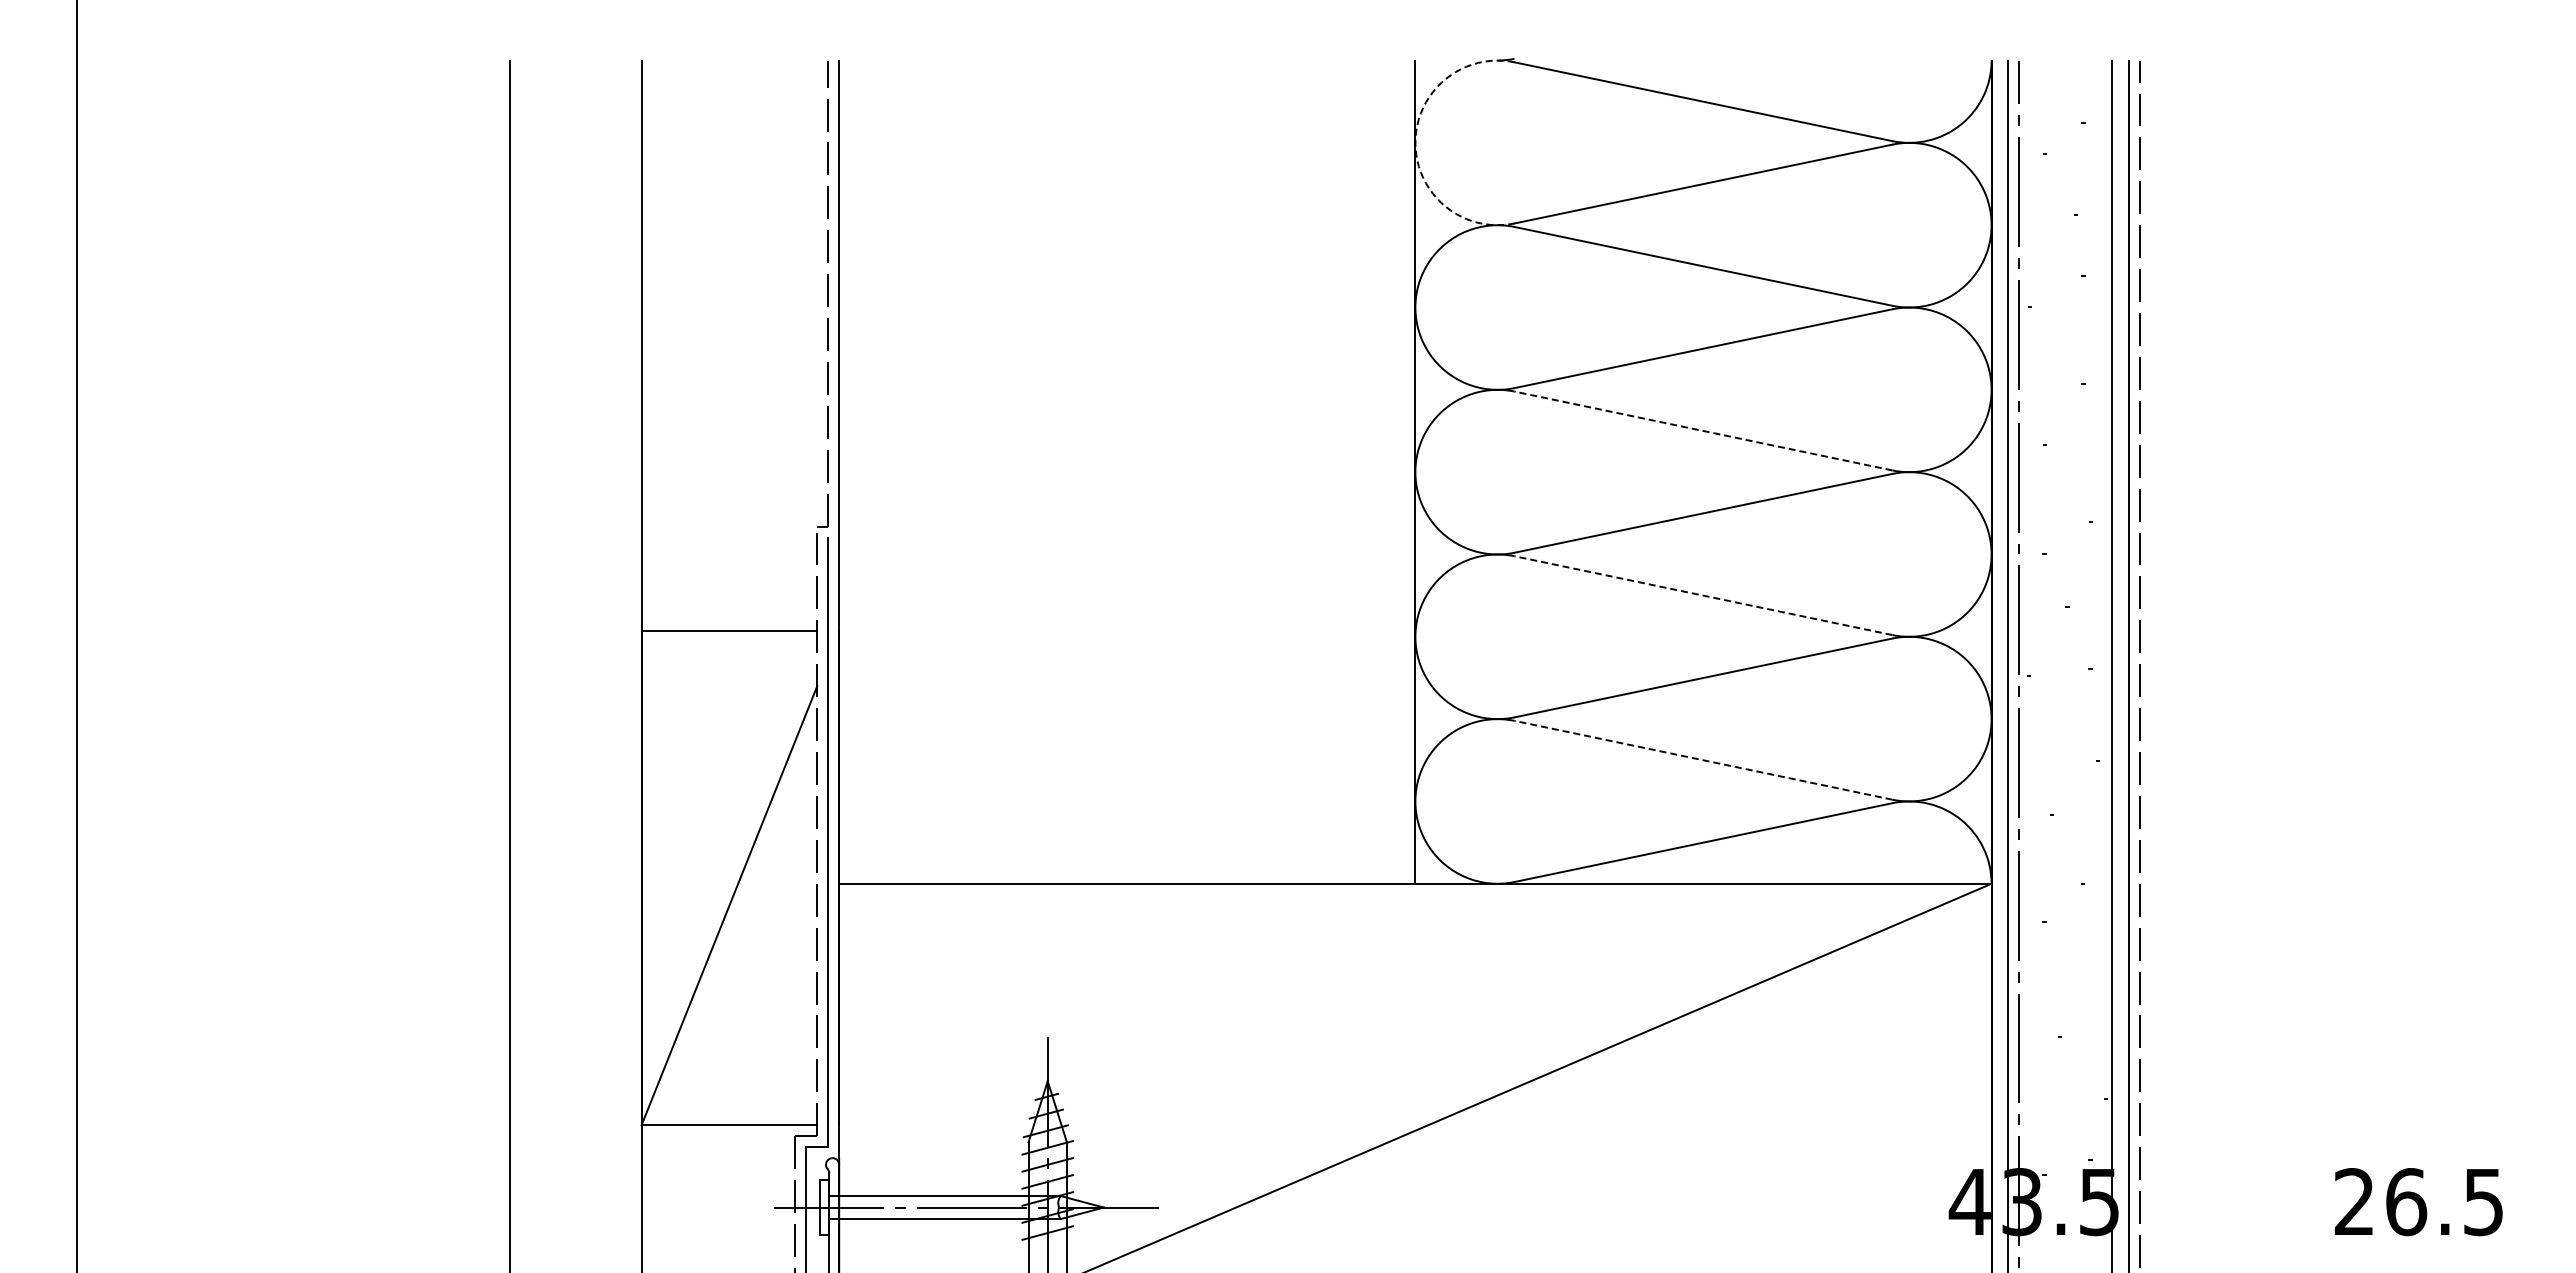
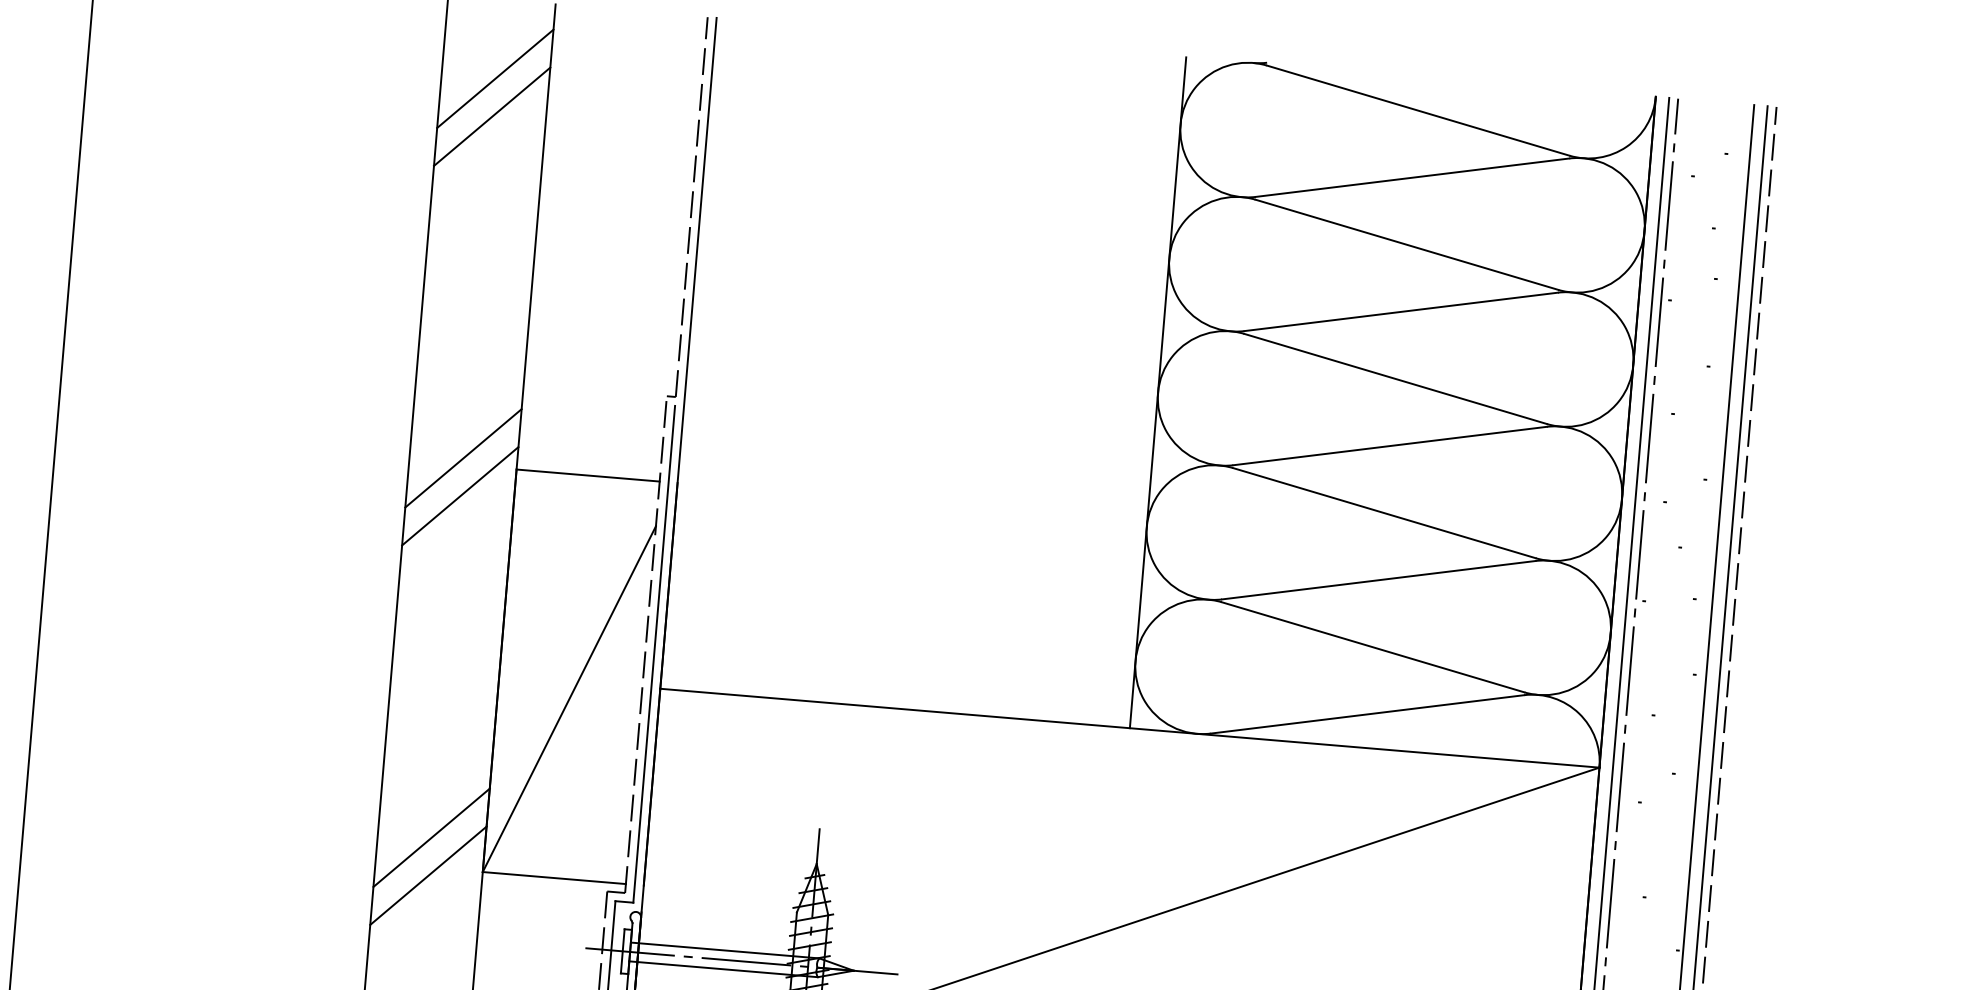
arc: (1415, 142) -> (1180, 124), dashed -> solid
line: (575, 157) -> (495, 78), added
line: (575, 203) -> (491, 116), added
line: (1703, 430) -> (1395, 378), dashed -> solid
line: (1703, 595) -> (1384, 513), dashed -> solid
line: (575, 622) -> (463, 457), added
line: (575, 669) -> (460, 496), added
line: (1703, 760) -> (1373, 647), dashed -> solid
line: (575, 1088) -> (431, 837), added
line: (575, 1135) -> (428, 875), added

